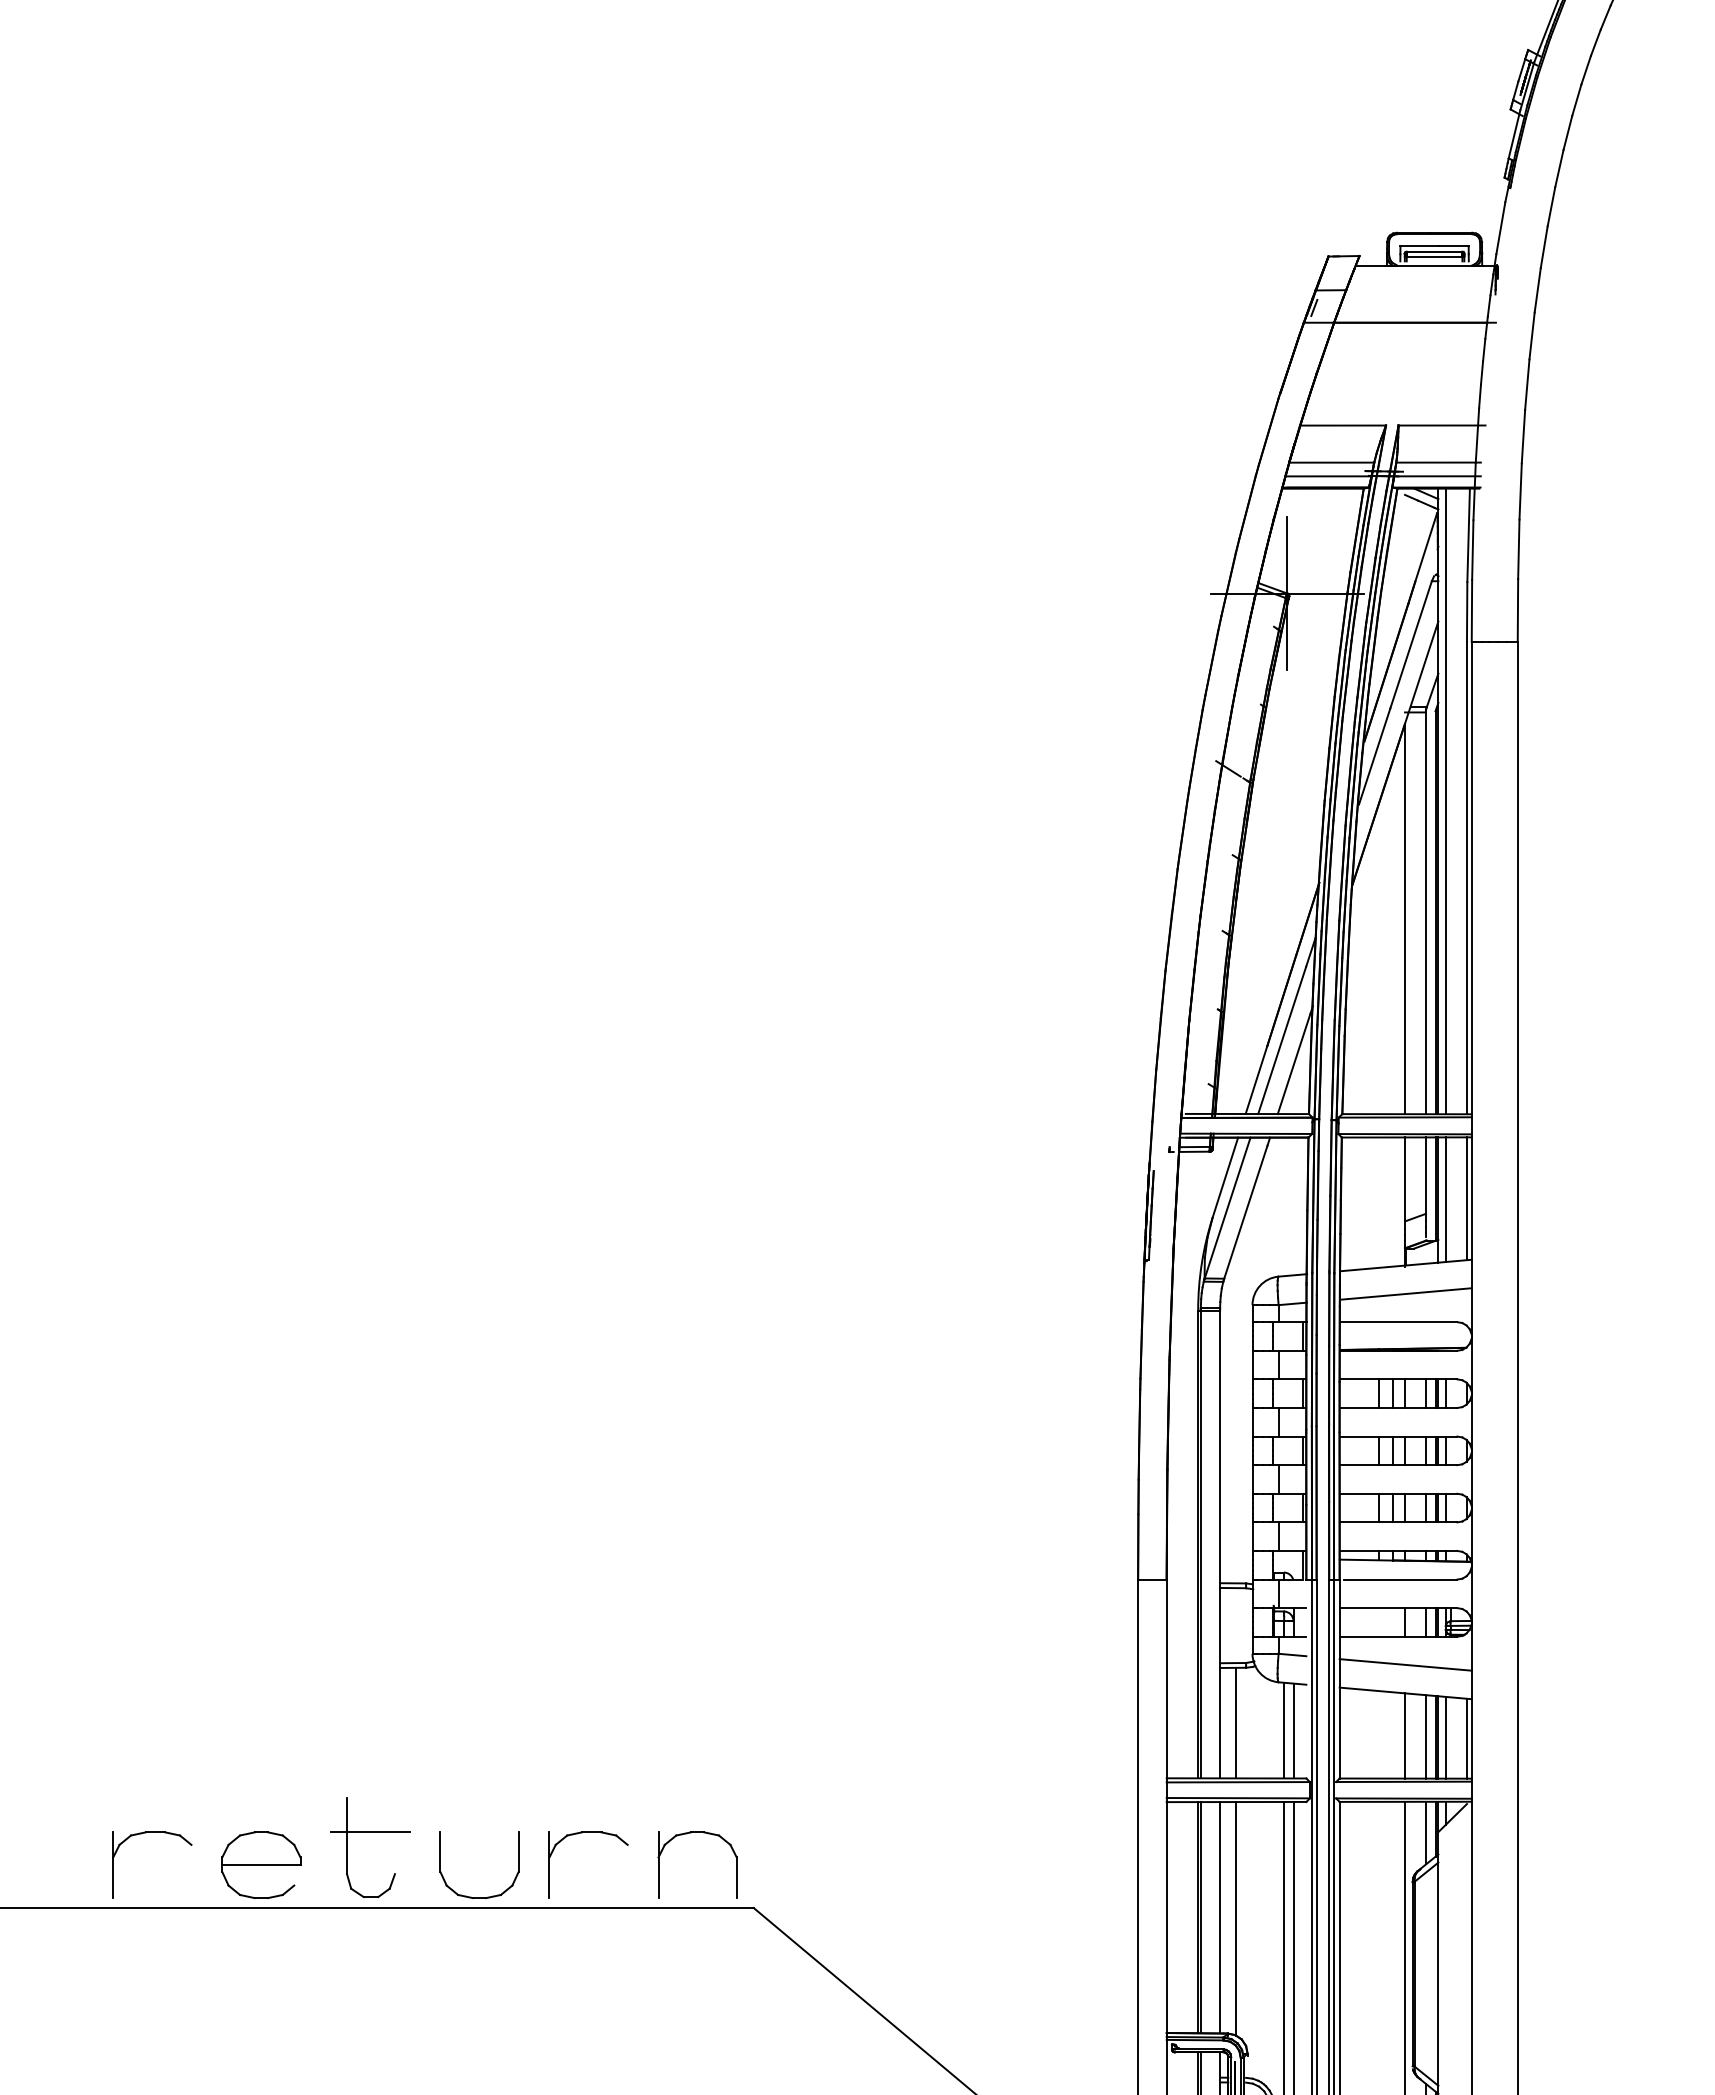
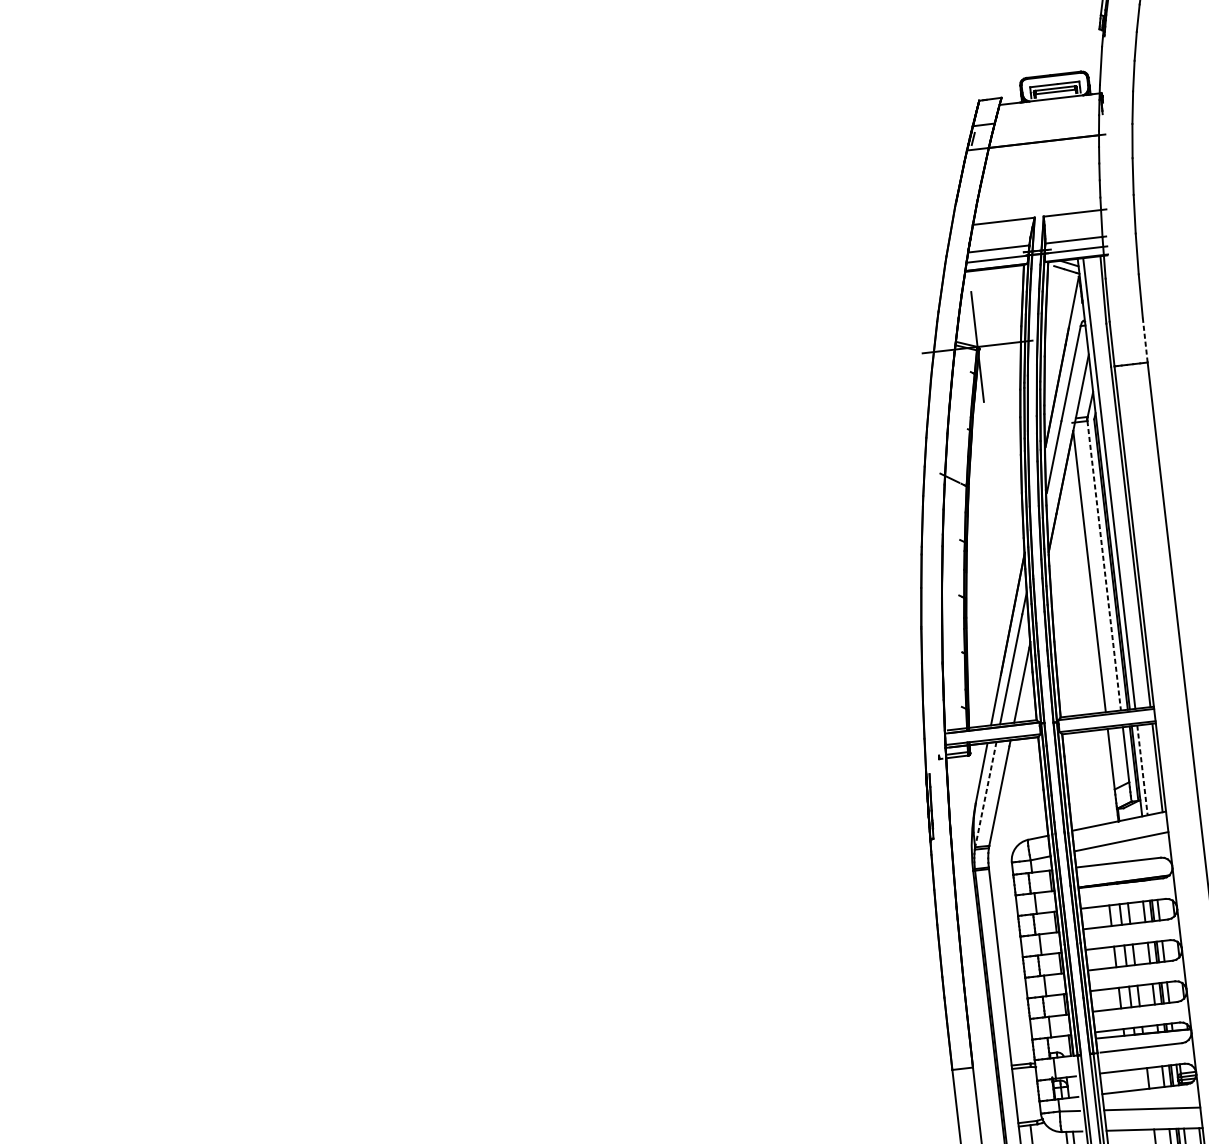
line: (1517, 609) -> (1144, 339), solid -> dashed
line: (1425, 913) -> (1103, 565), solid -> dashed
line: (1446, 1200) -> (1142, 770), solid -> dashed
line: (1227, 1208) -> (985, 794), solid -> dashed

